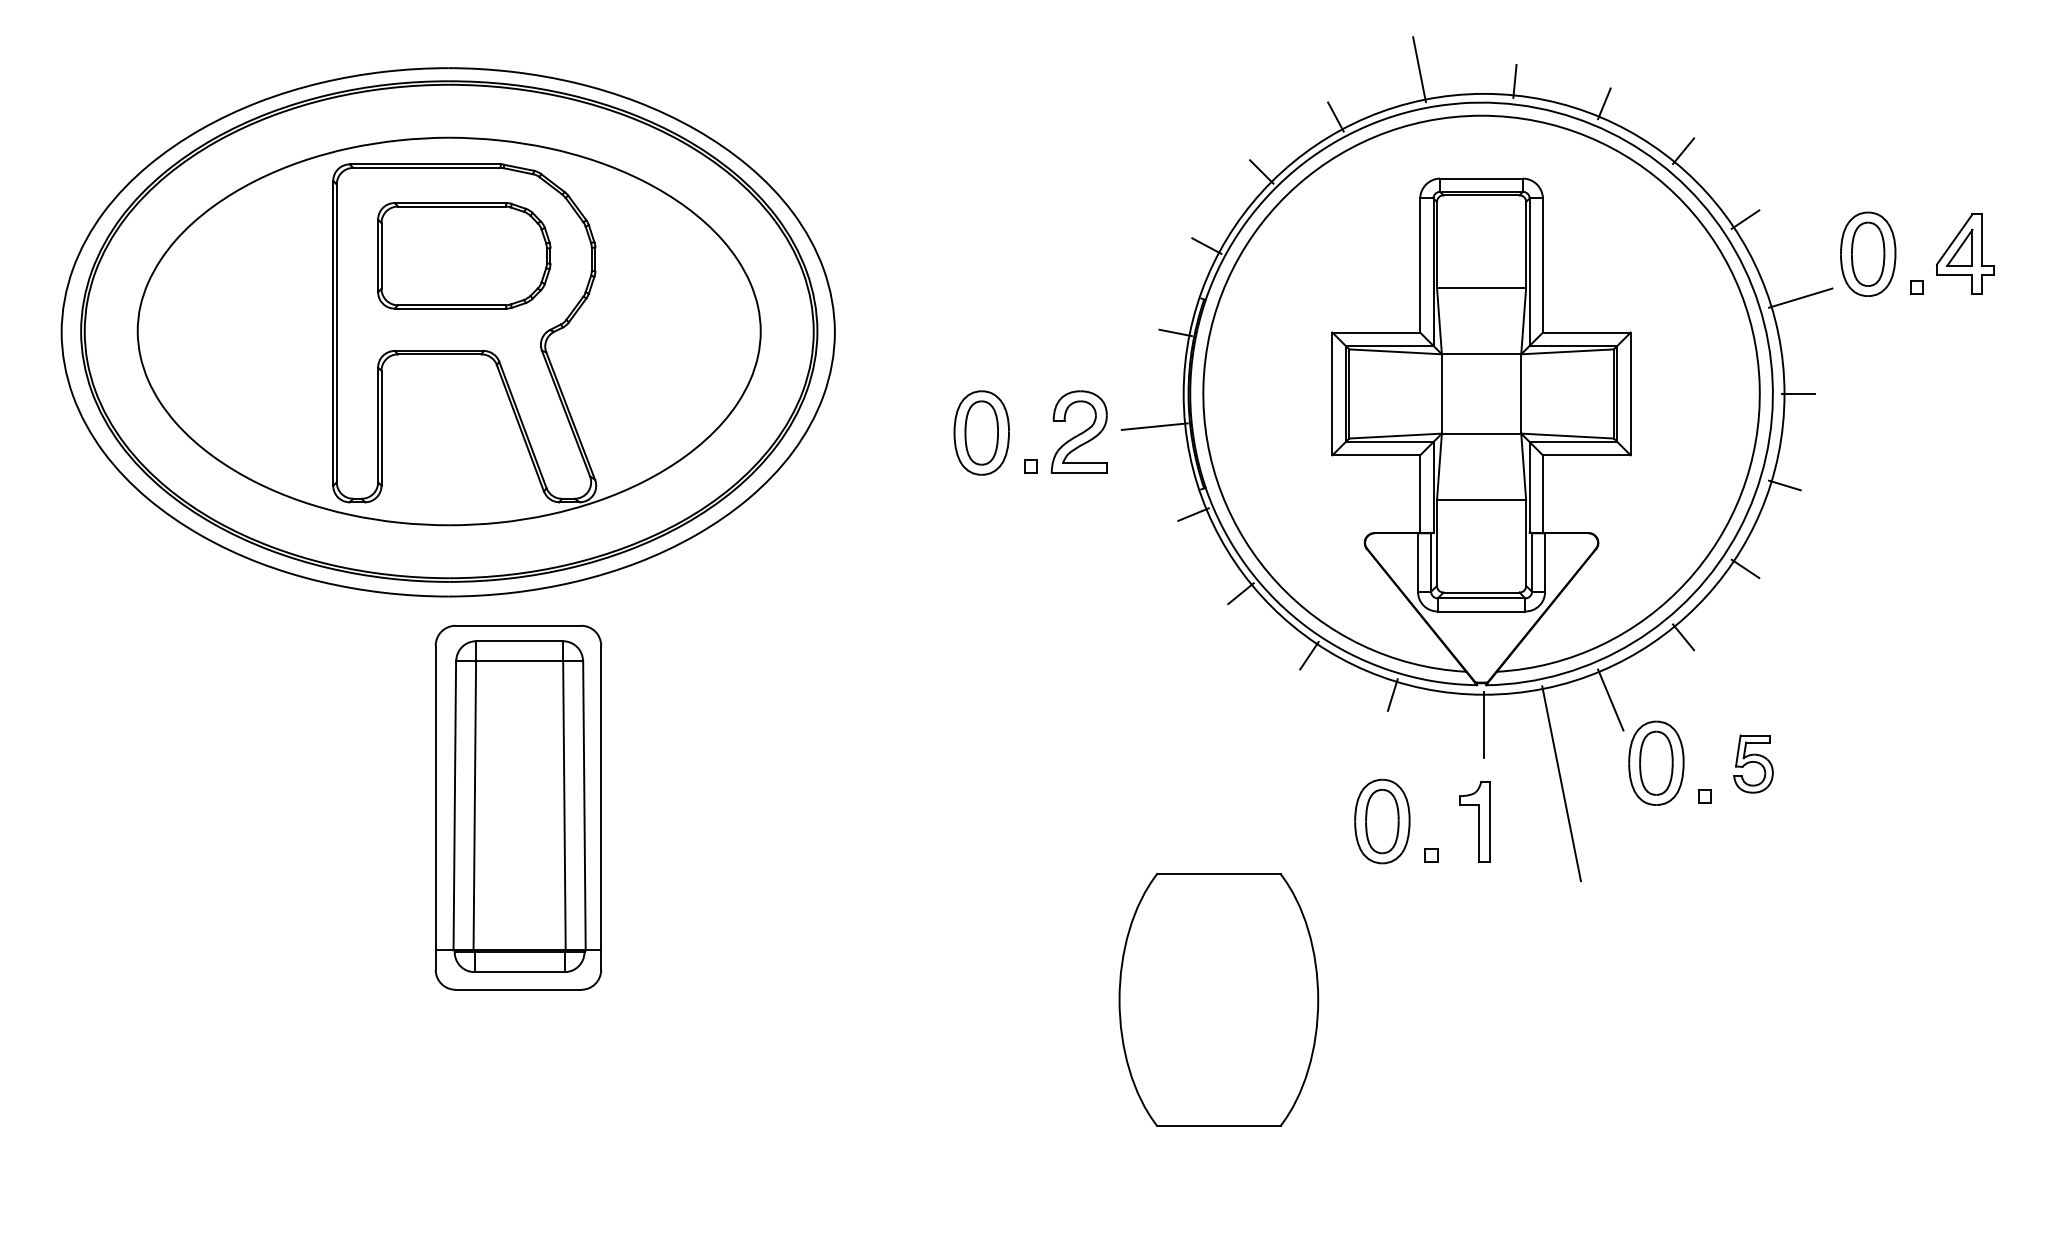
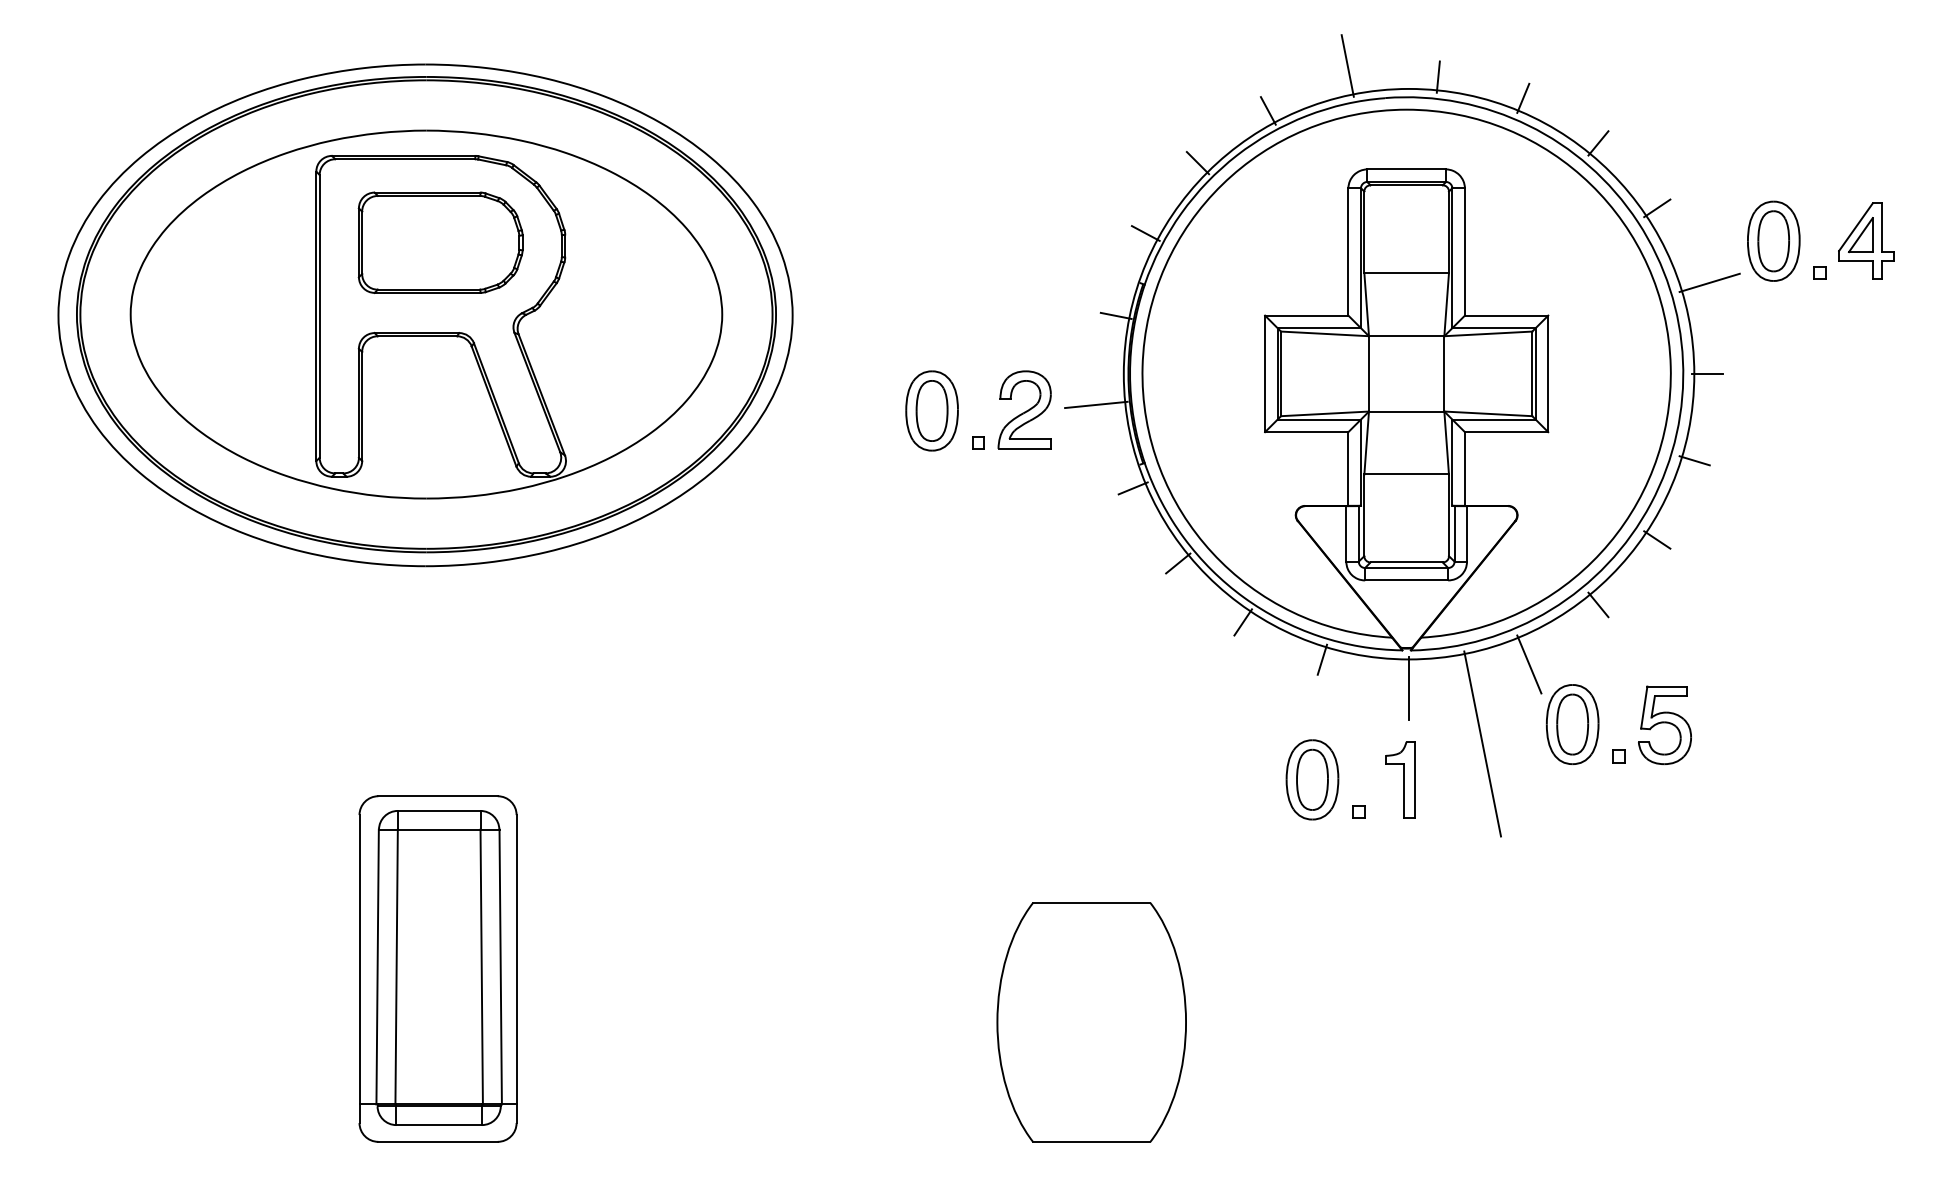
part: (1753, 763) -> (1664, 724), size x1.43
part: (518, 807) -> (438, 968), moved
part: (1218, 999) -> (1091, 1021), moved

